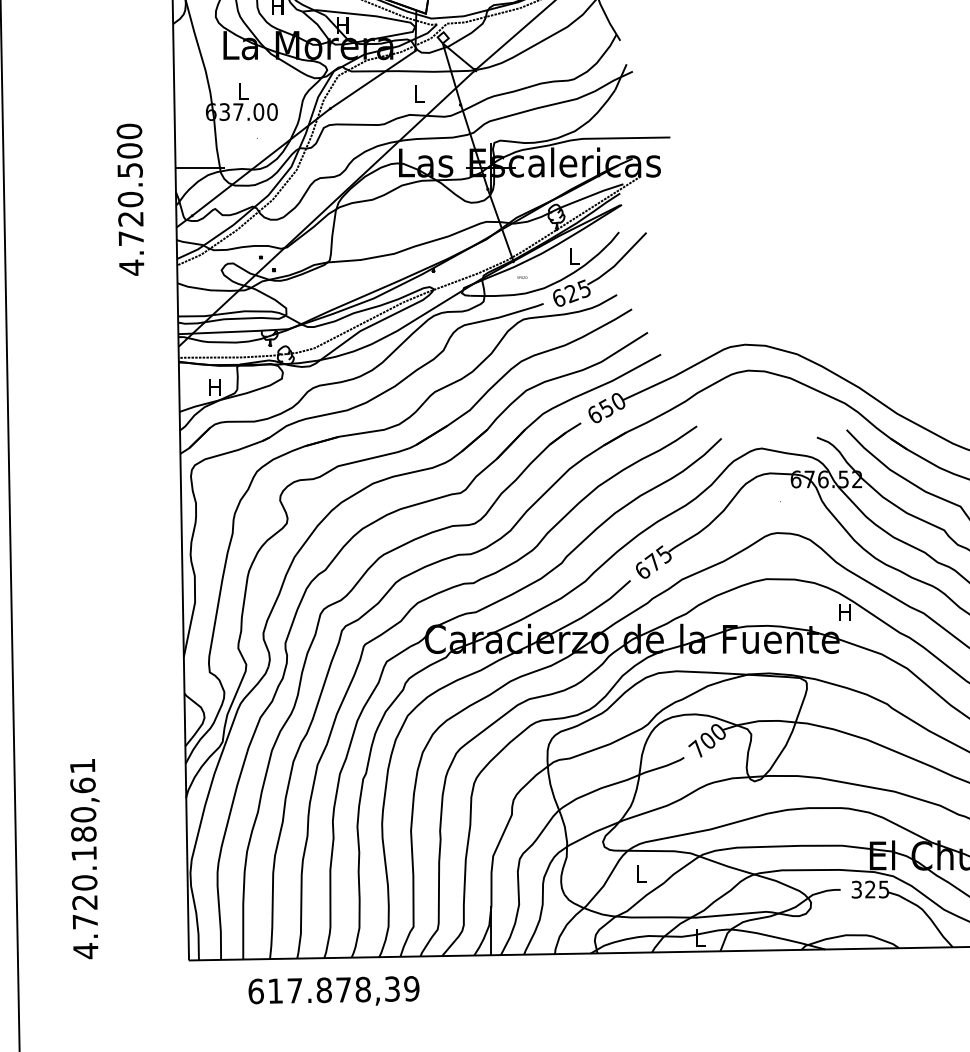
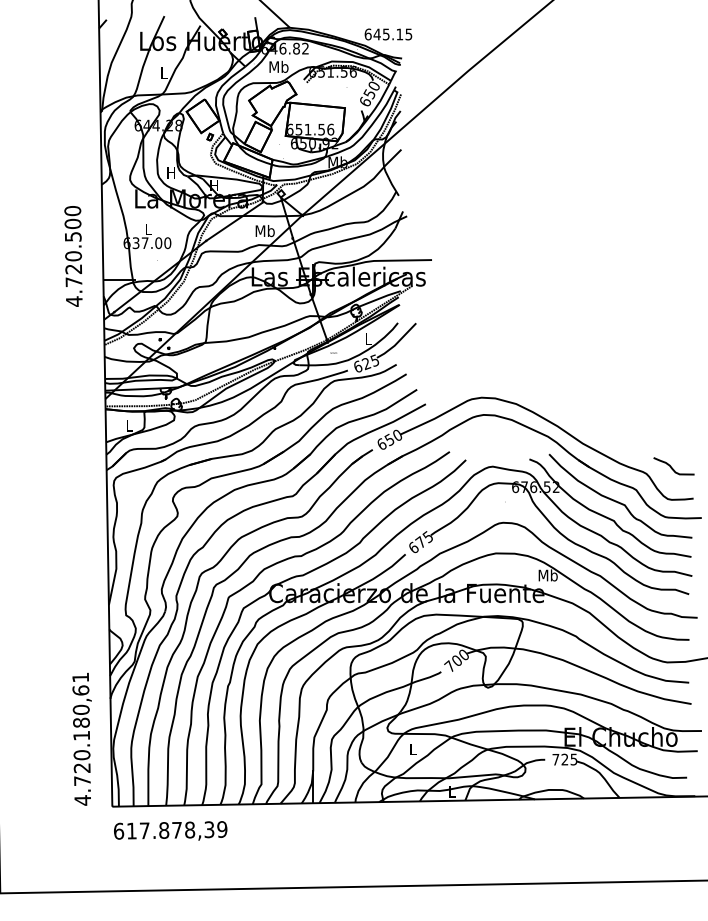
text: (418, 94) -> (264, 231), L -> Mb
text: (130, 199) -> (73, 256), moved
text: (214, 386) -> (129, 425), H -> L
text: (844, 612) -> (547, 575), H -> Mb
text: (83, 859) -> (81, 739), moved
text: (856, 889) -> (555, 759), 325 -> 725
text: (333, 990) -> (170, 830), moved

